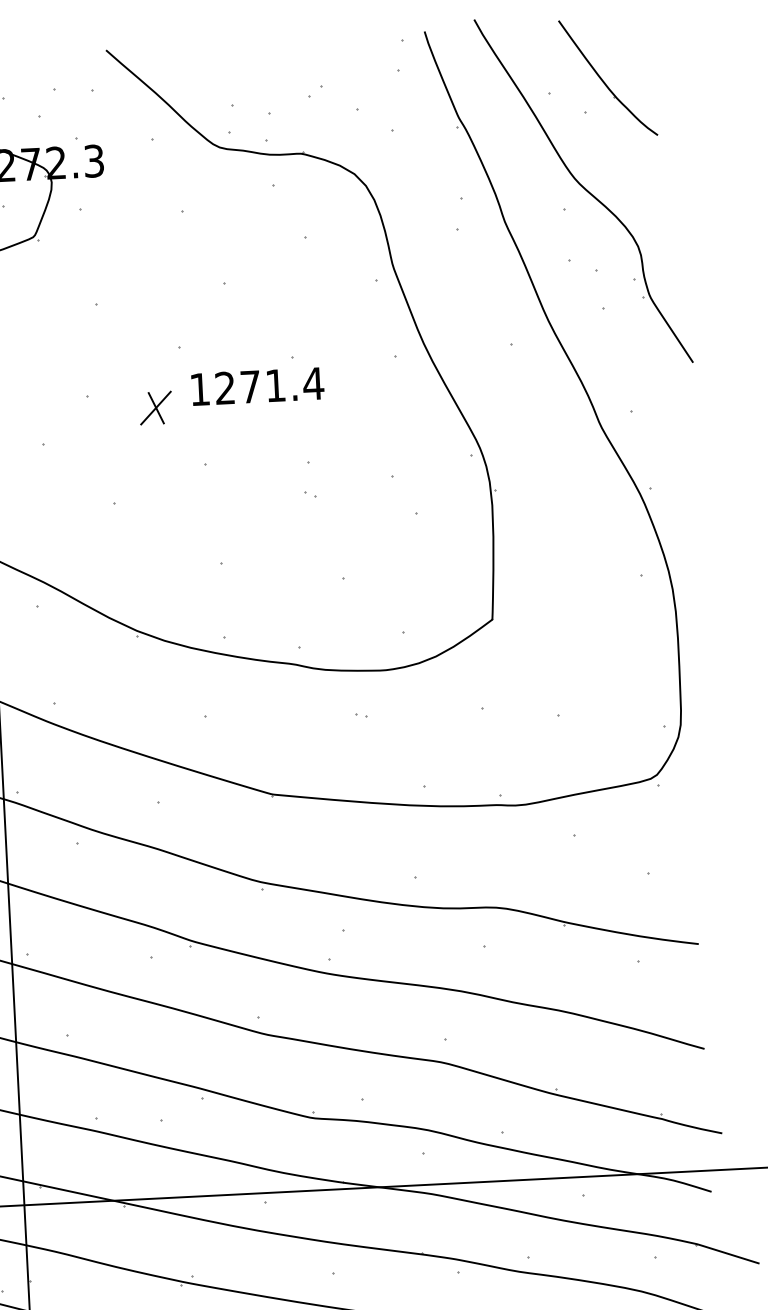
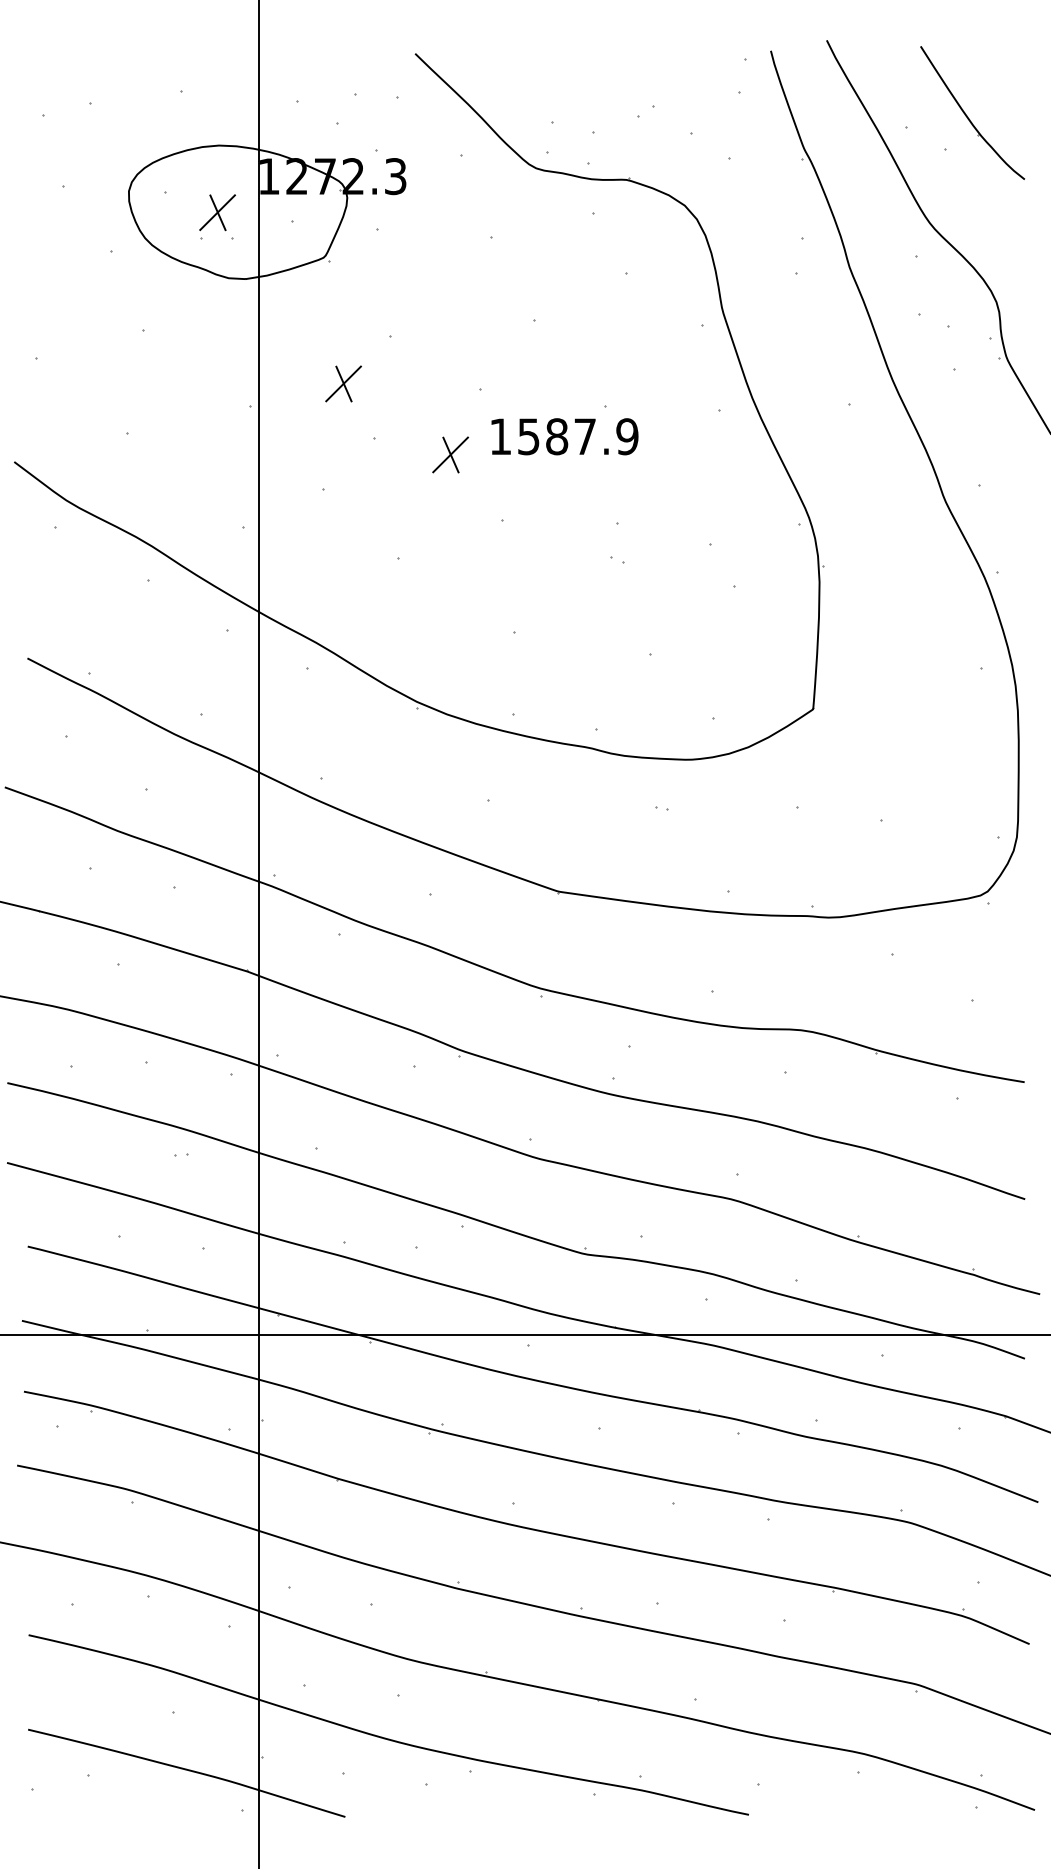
part: (56, 348) -> (343, 383), added
text: (269, 385) -> (578, 436), 1271.4 -> 1587.9

